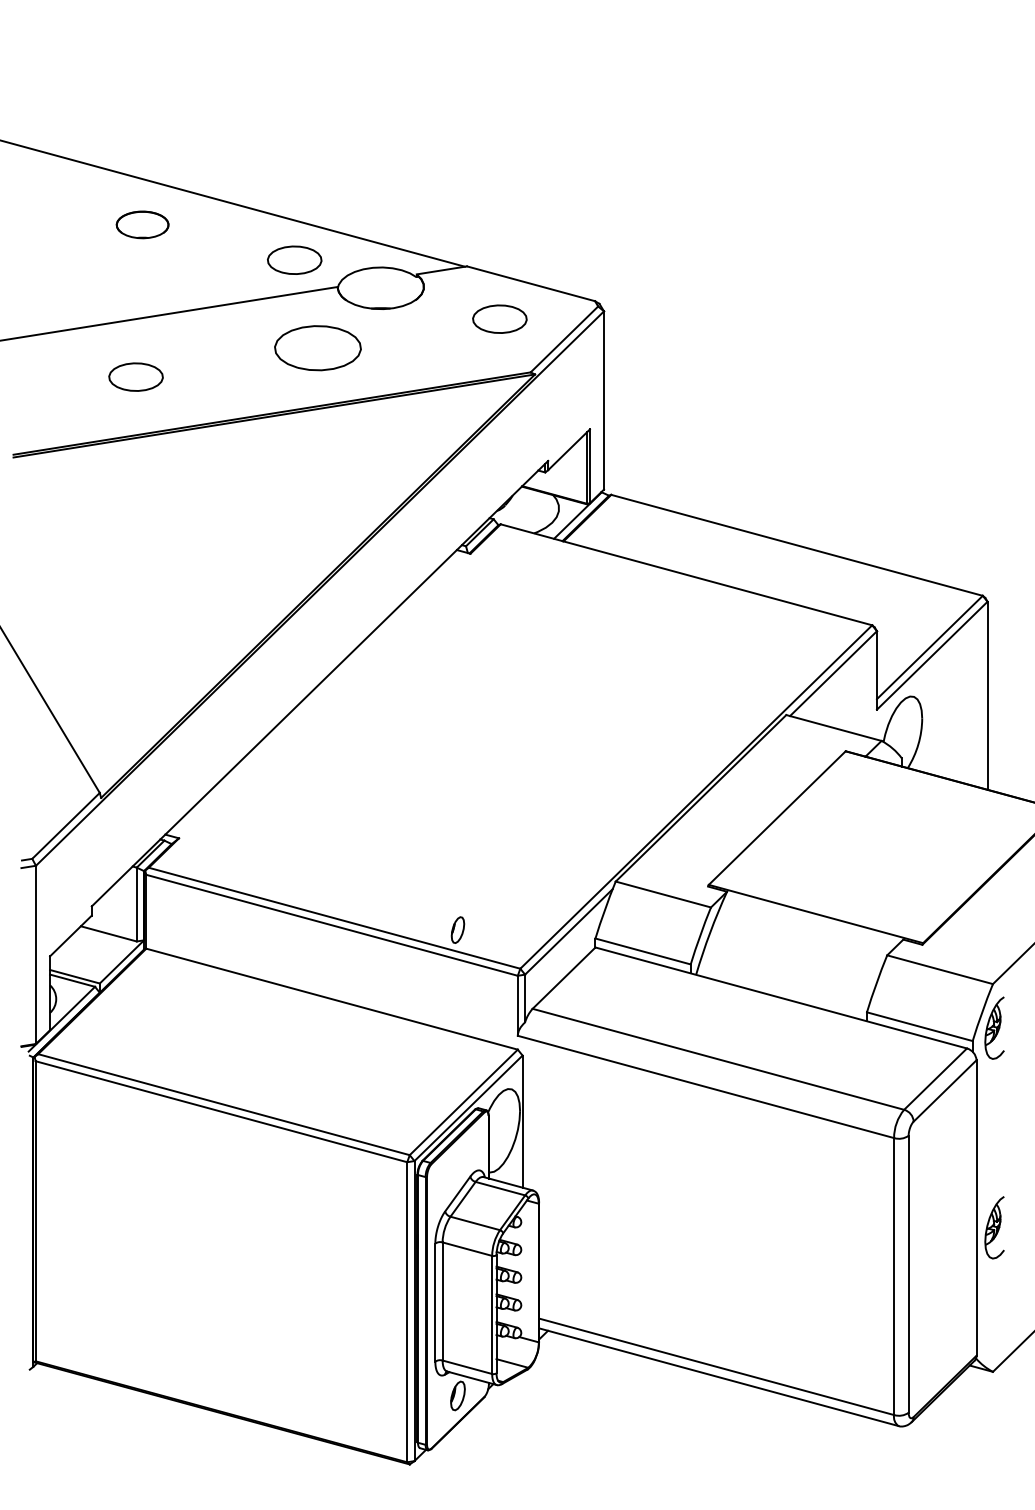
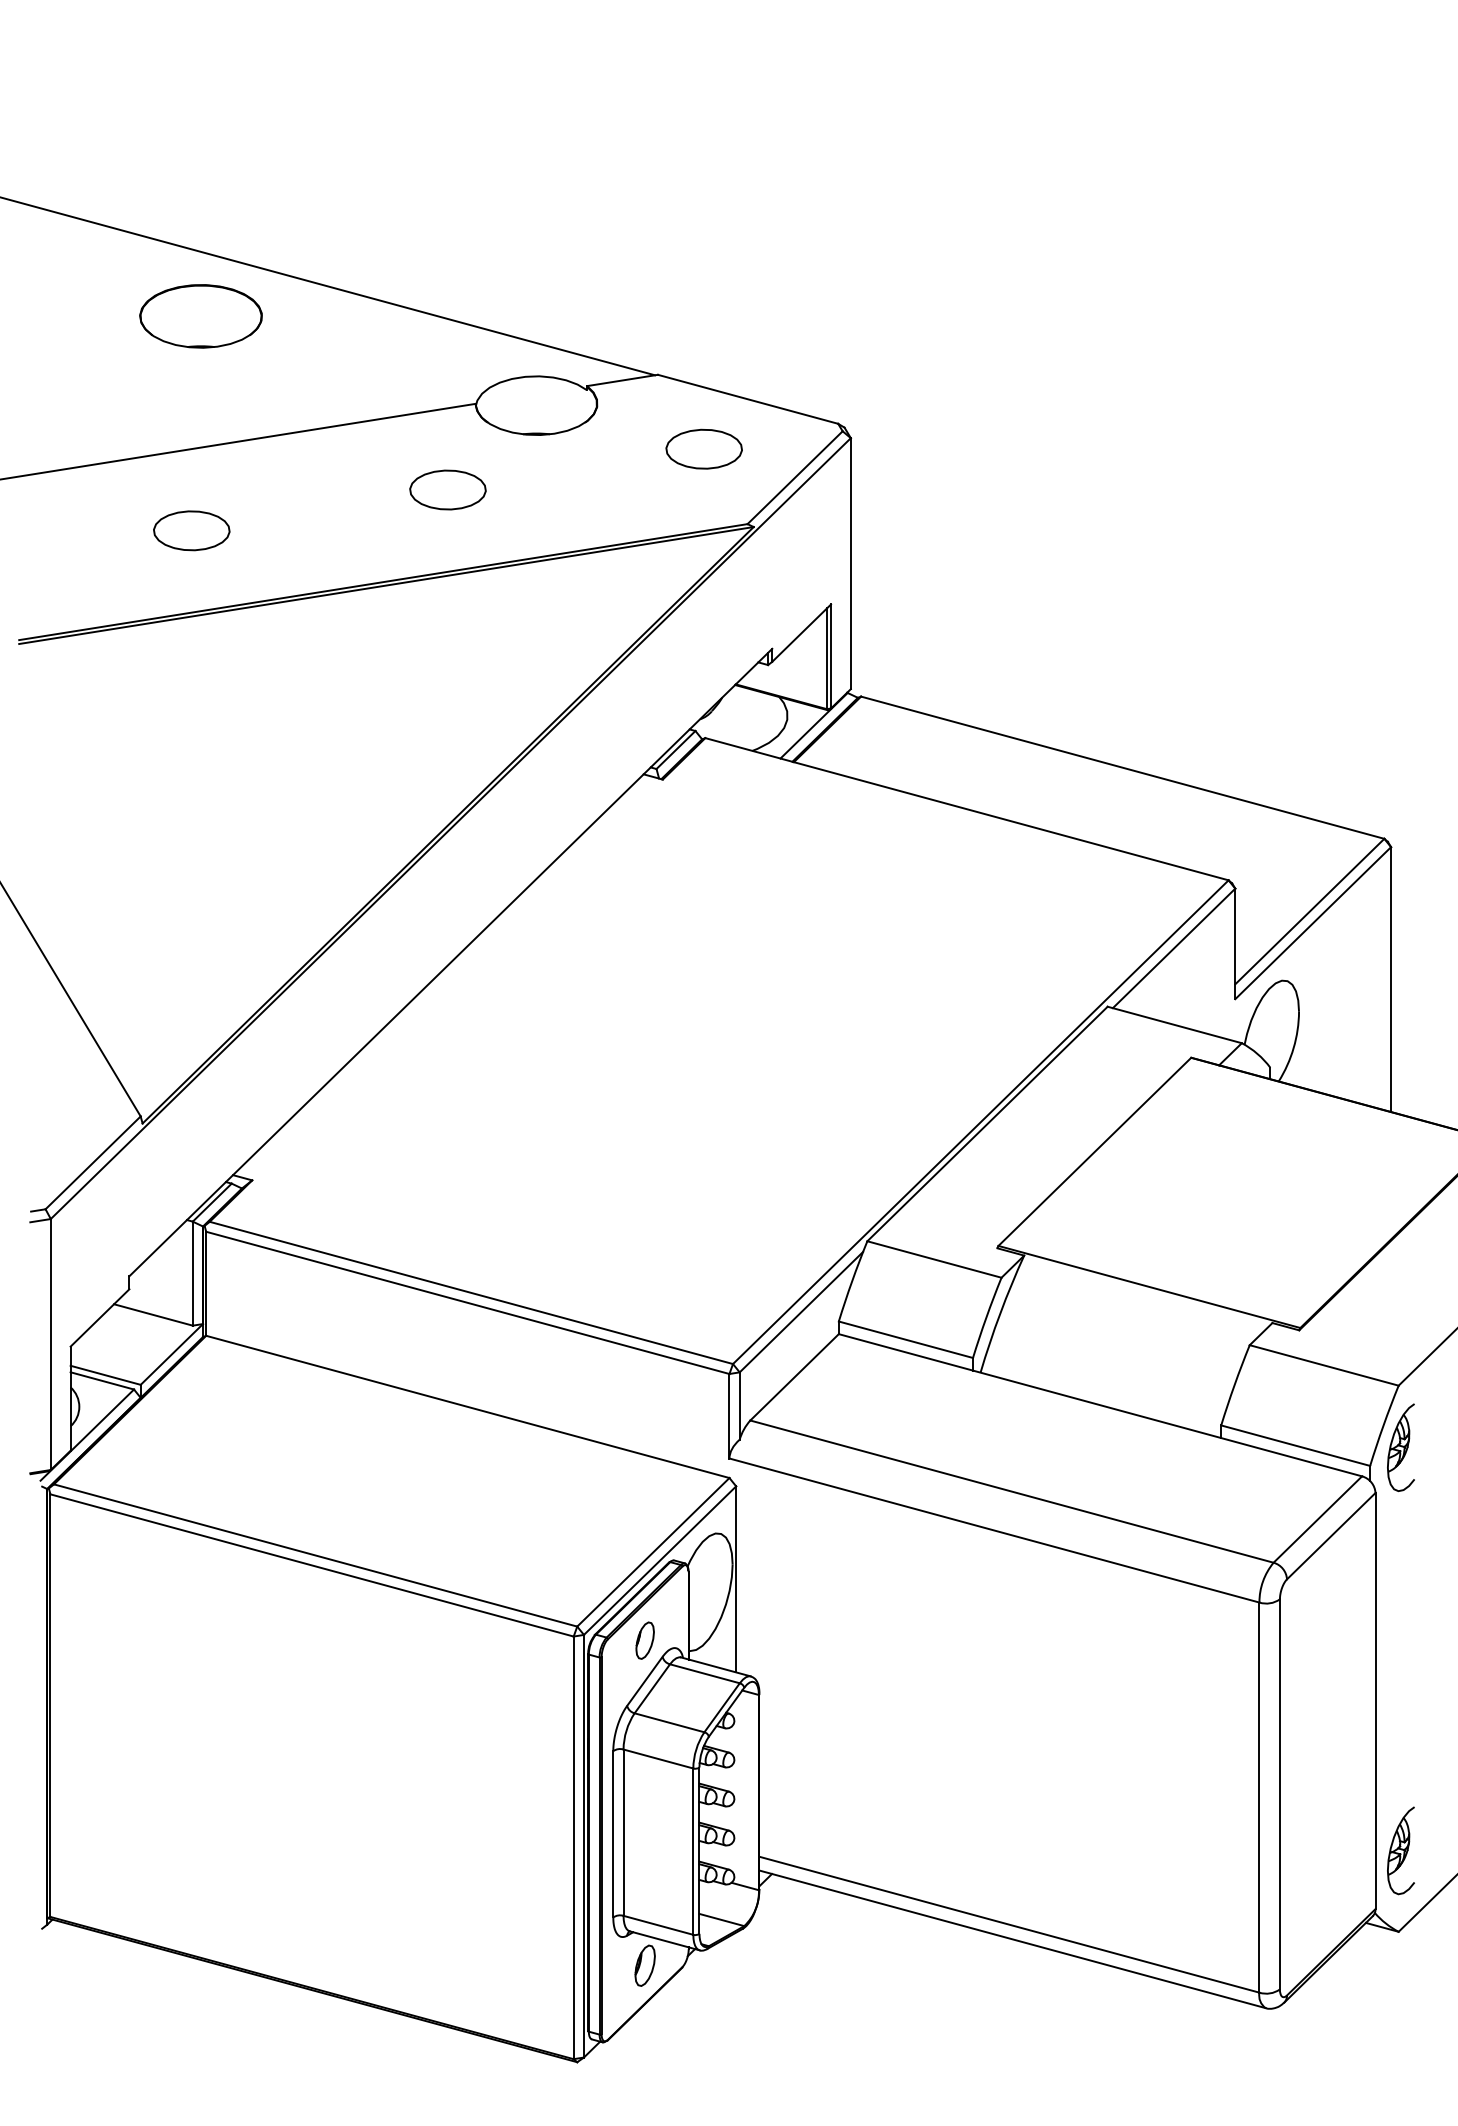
part: (142, 224) -> (200, 316), size x1.67
part: (294, 259) -> (414, 365), removed
part: (317, 347) -> (447, 489), size x0.62
part: (457, 930) -> (644, 1640), moved
part: (994, 1227) -> (1400, 1850), moved

